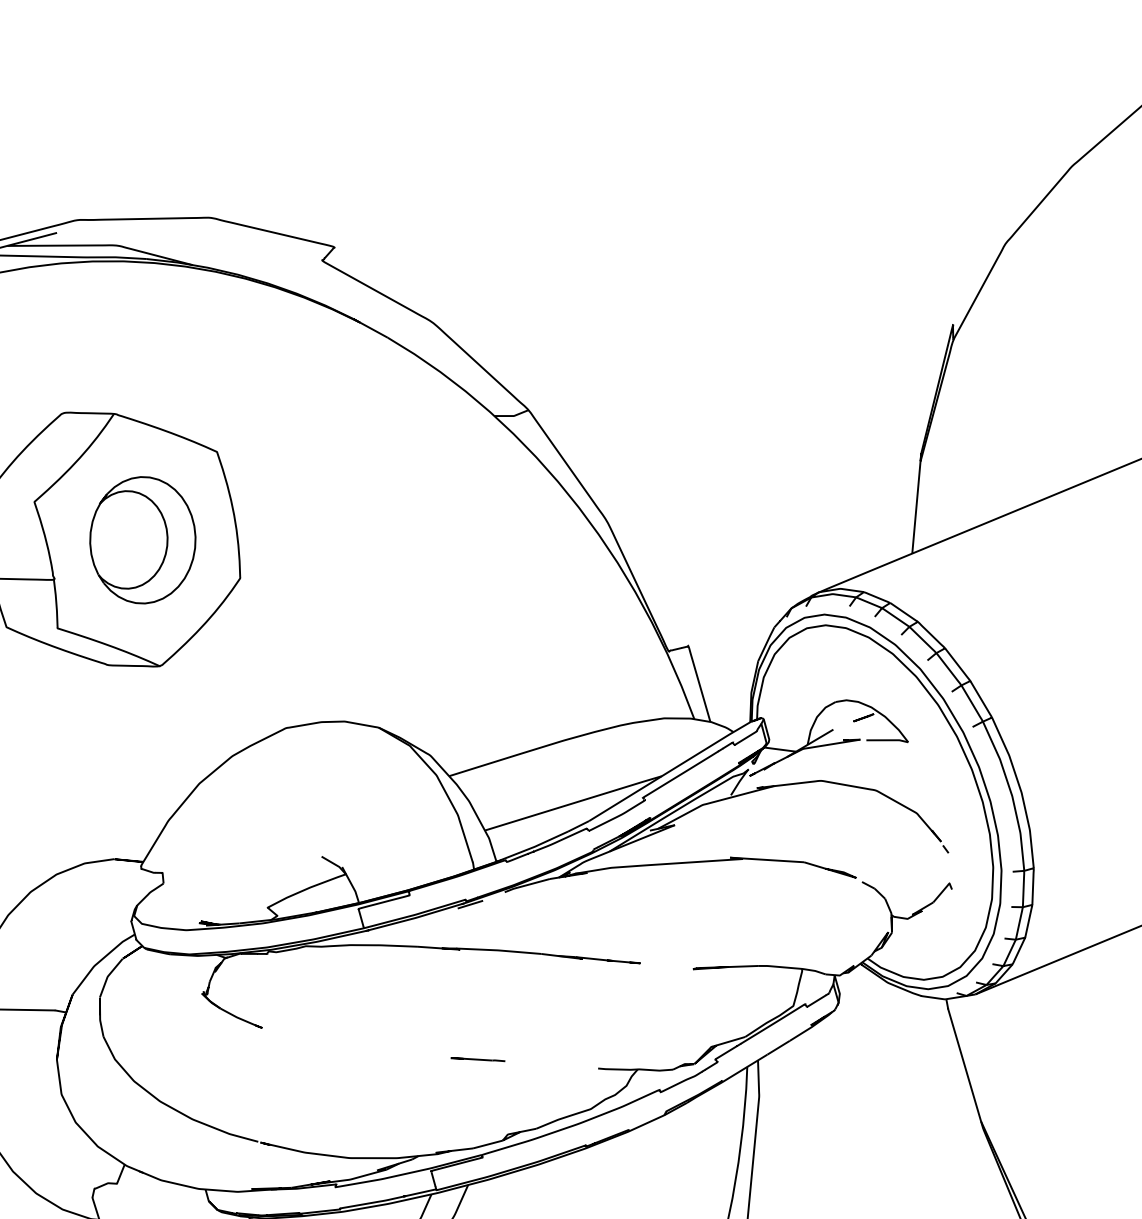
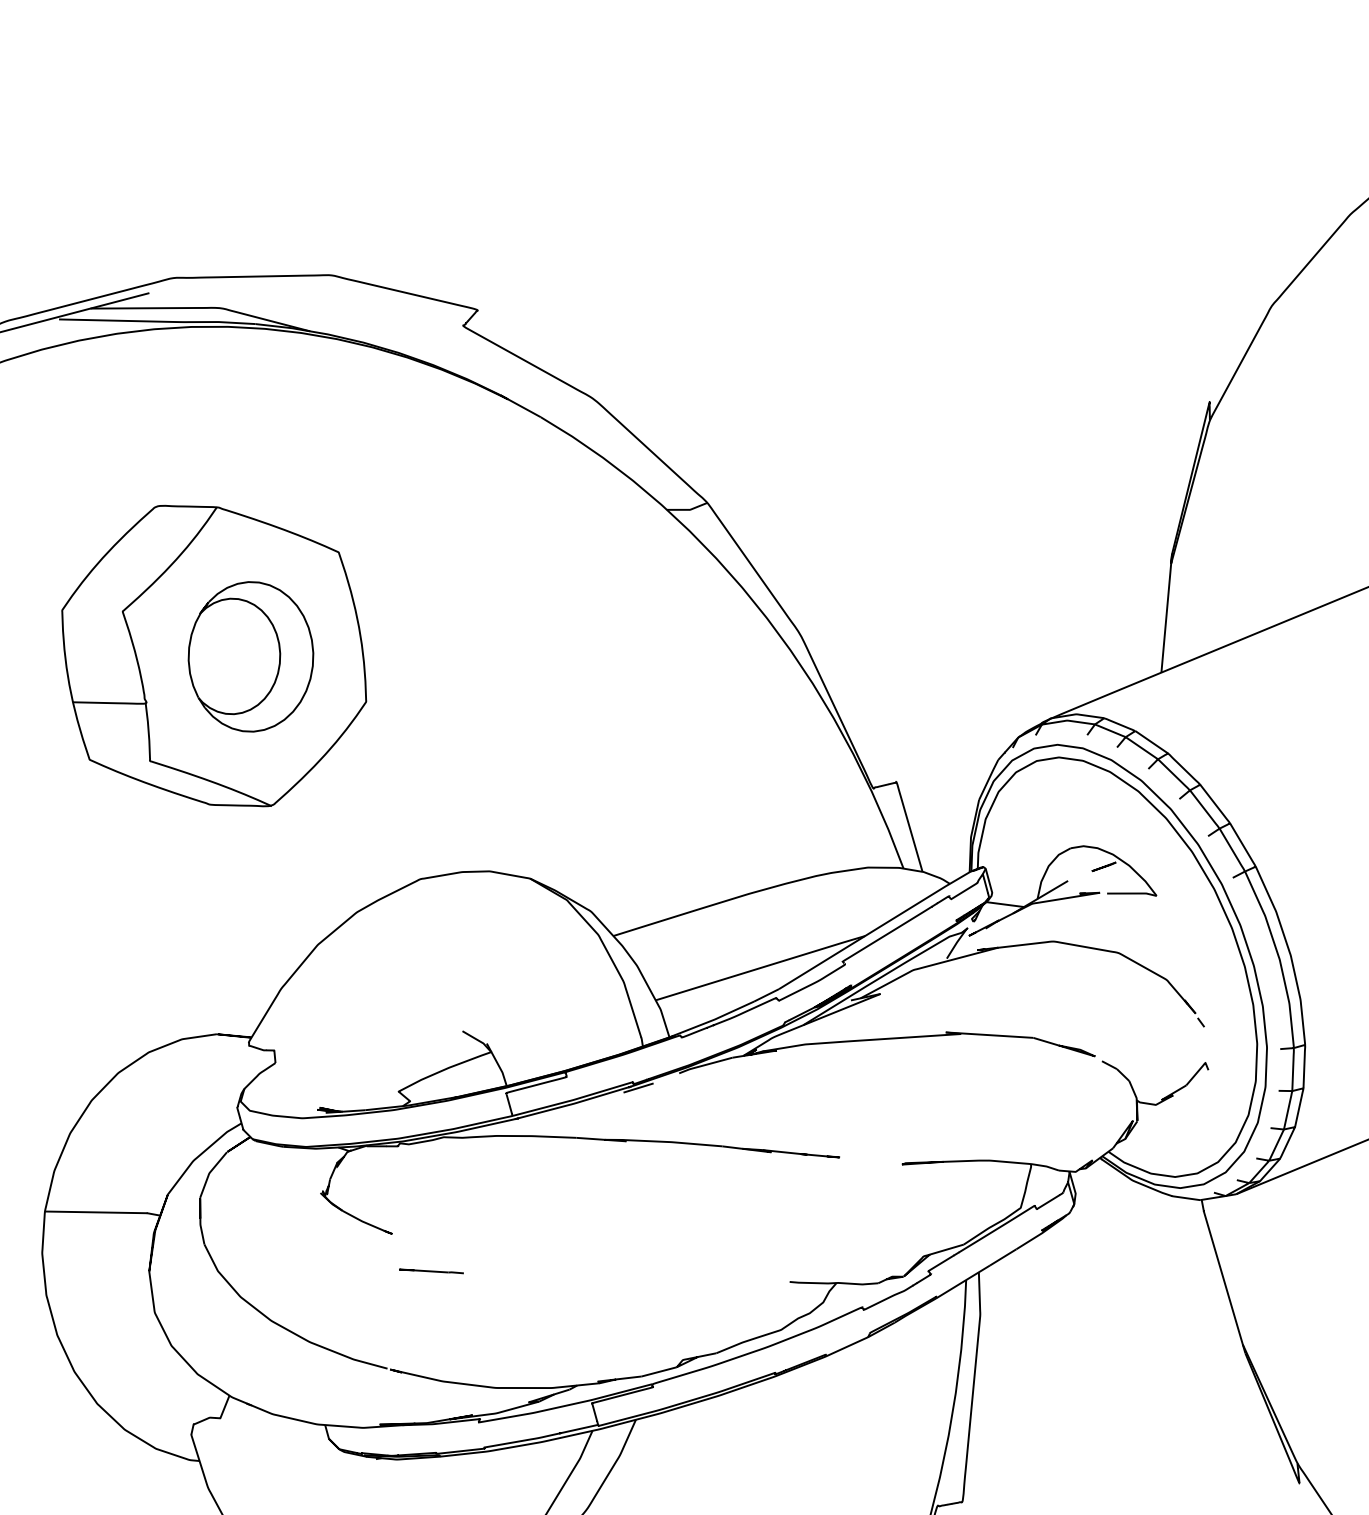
line: (477, 1059) -> (431, 1271), moved

